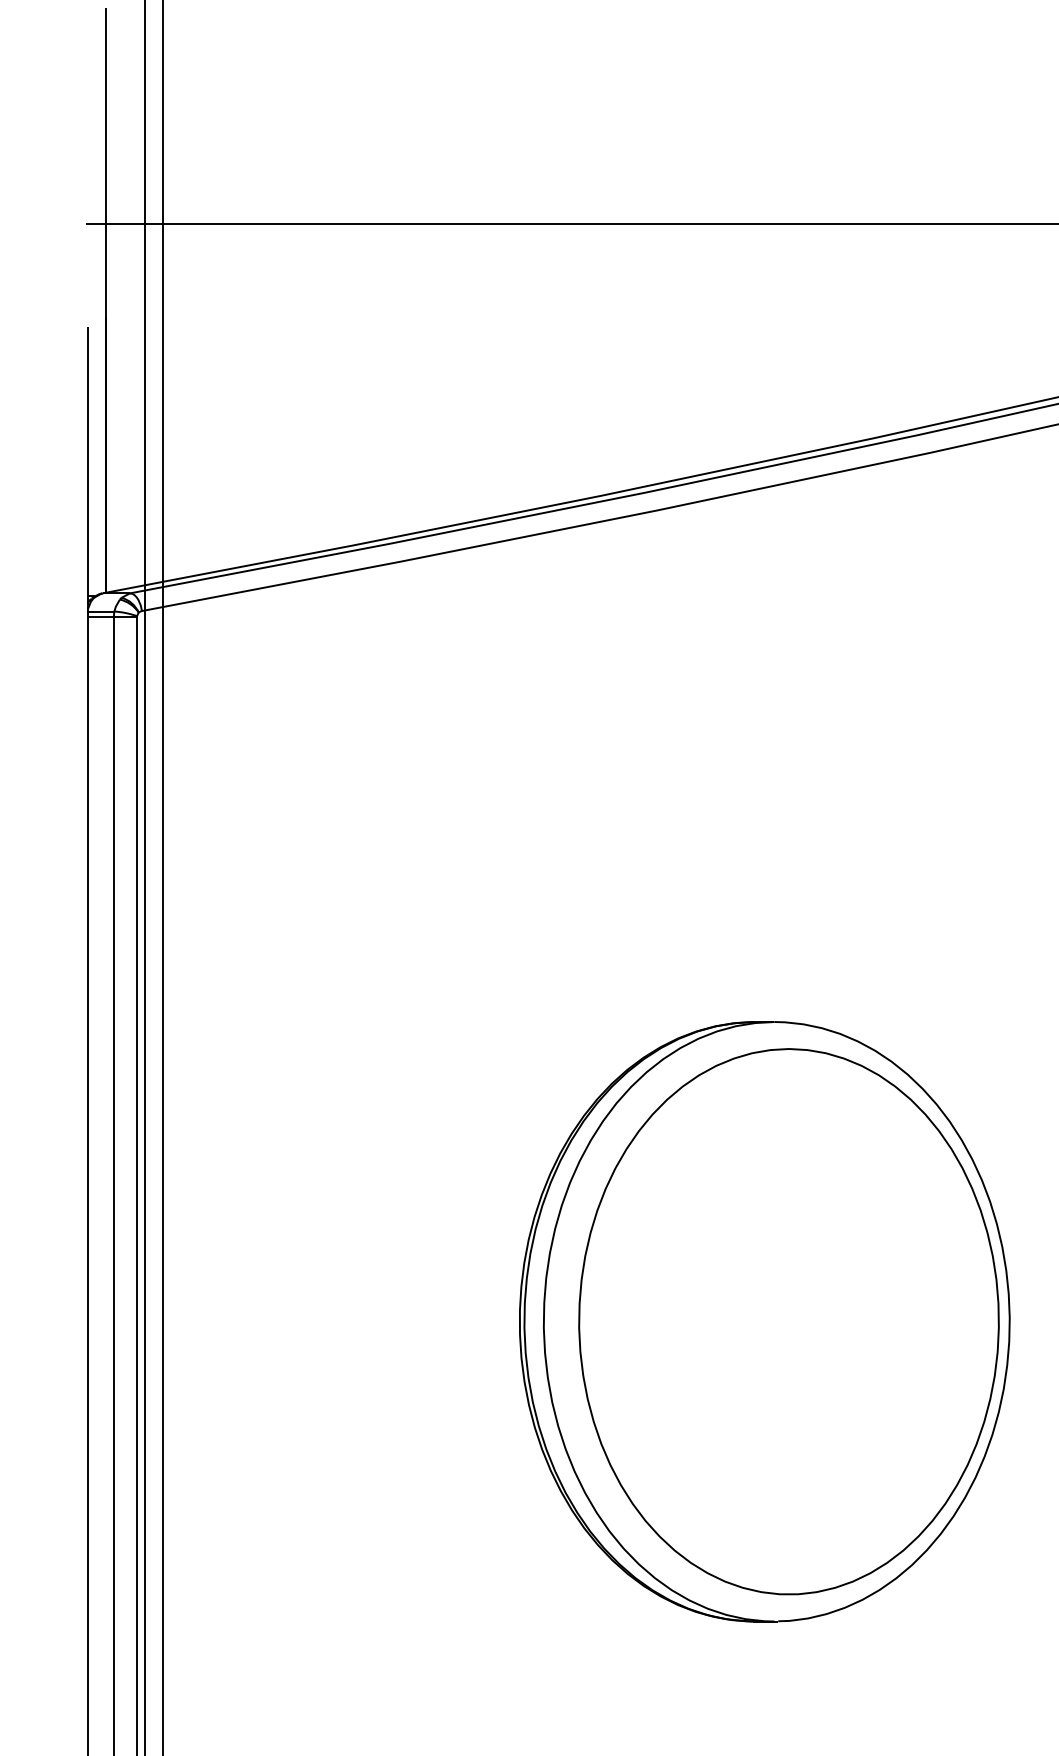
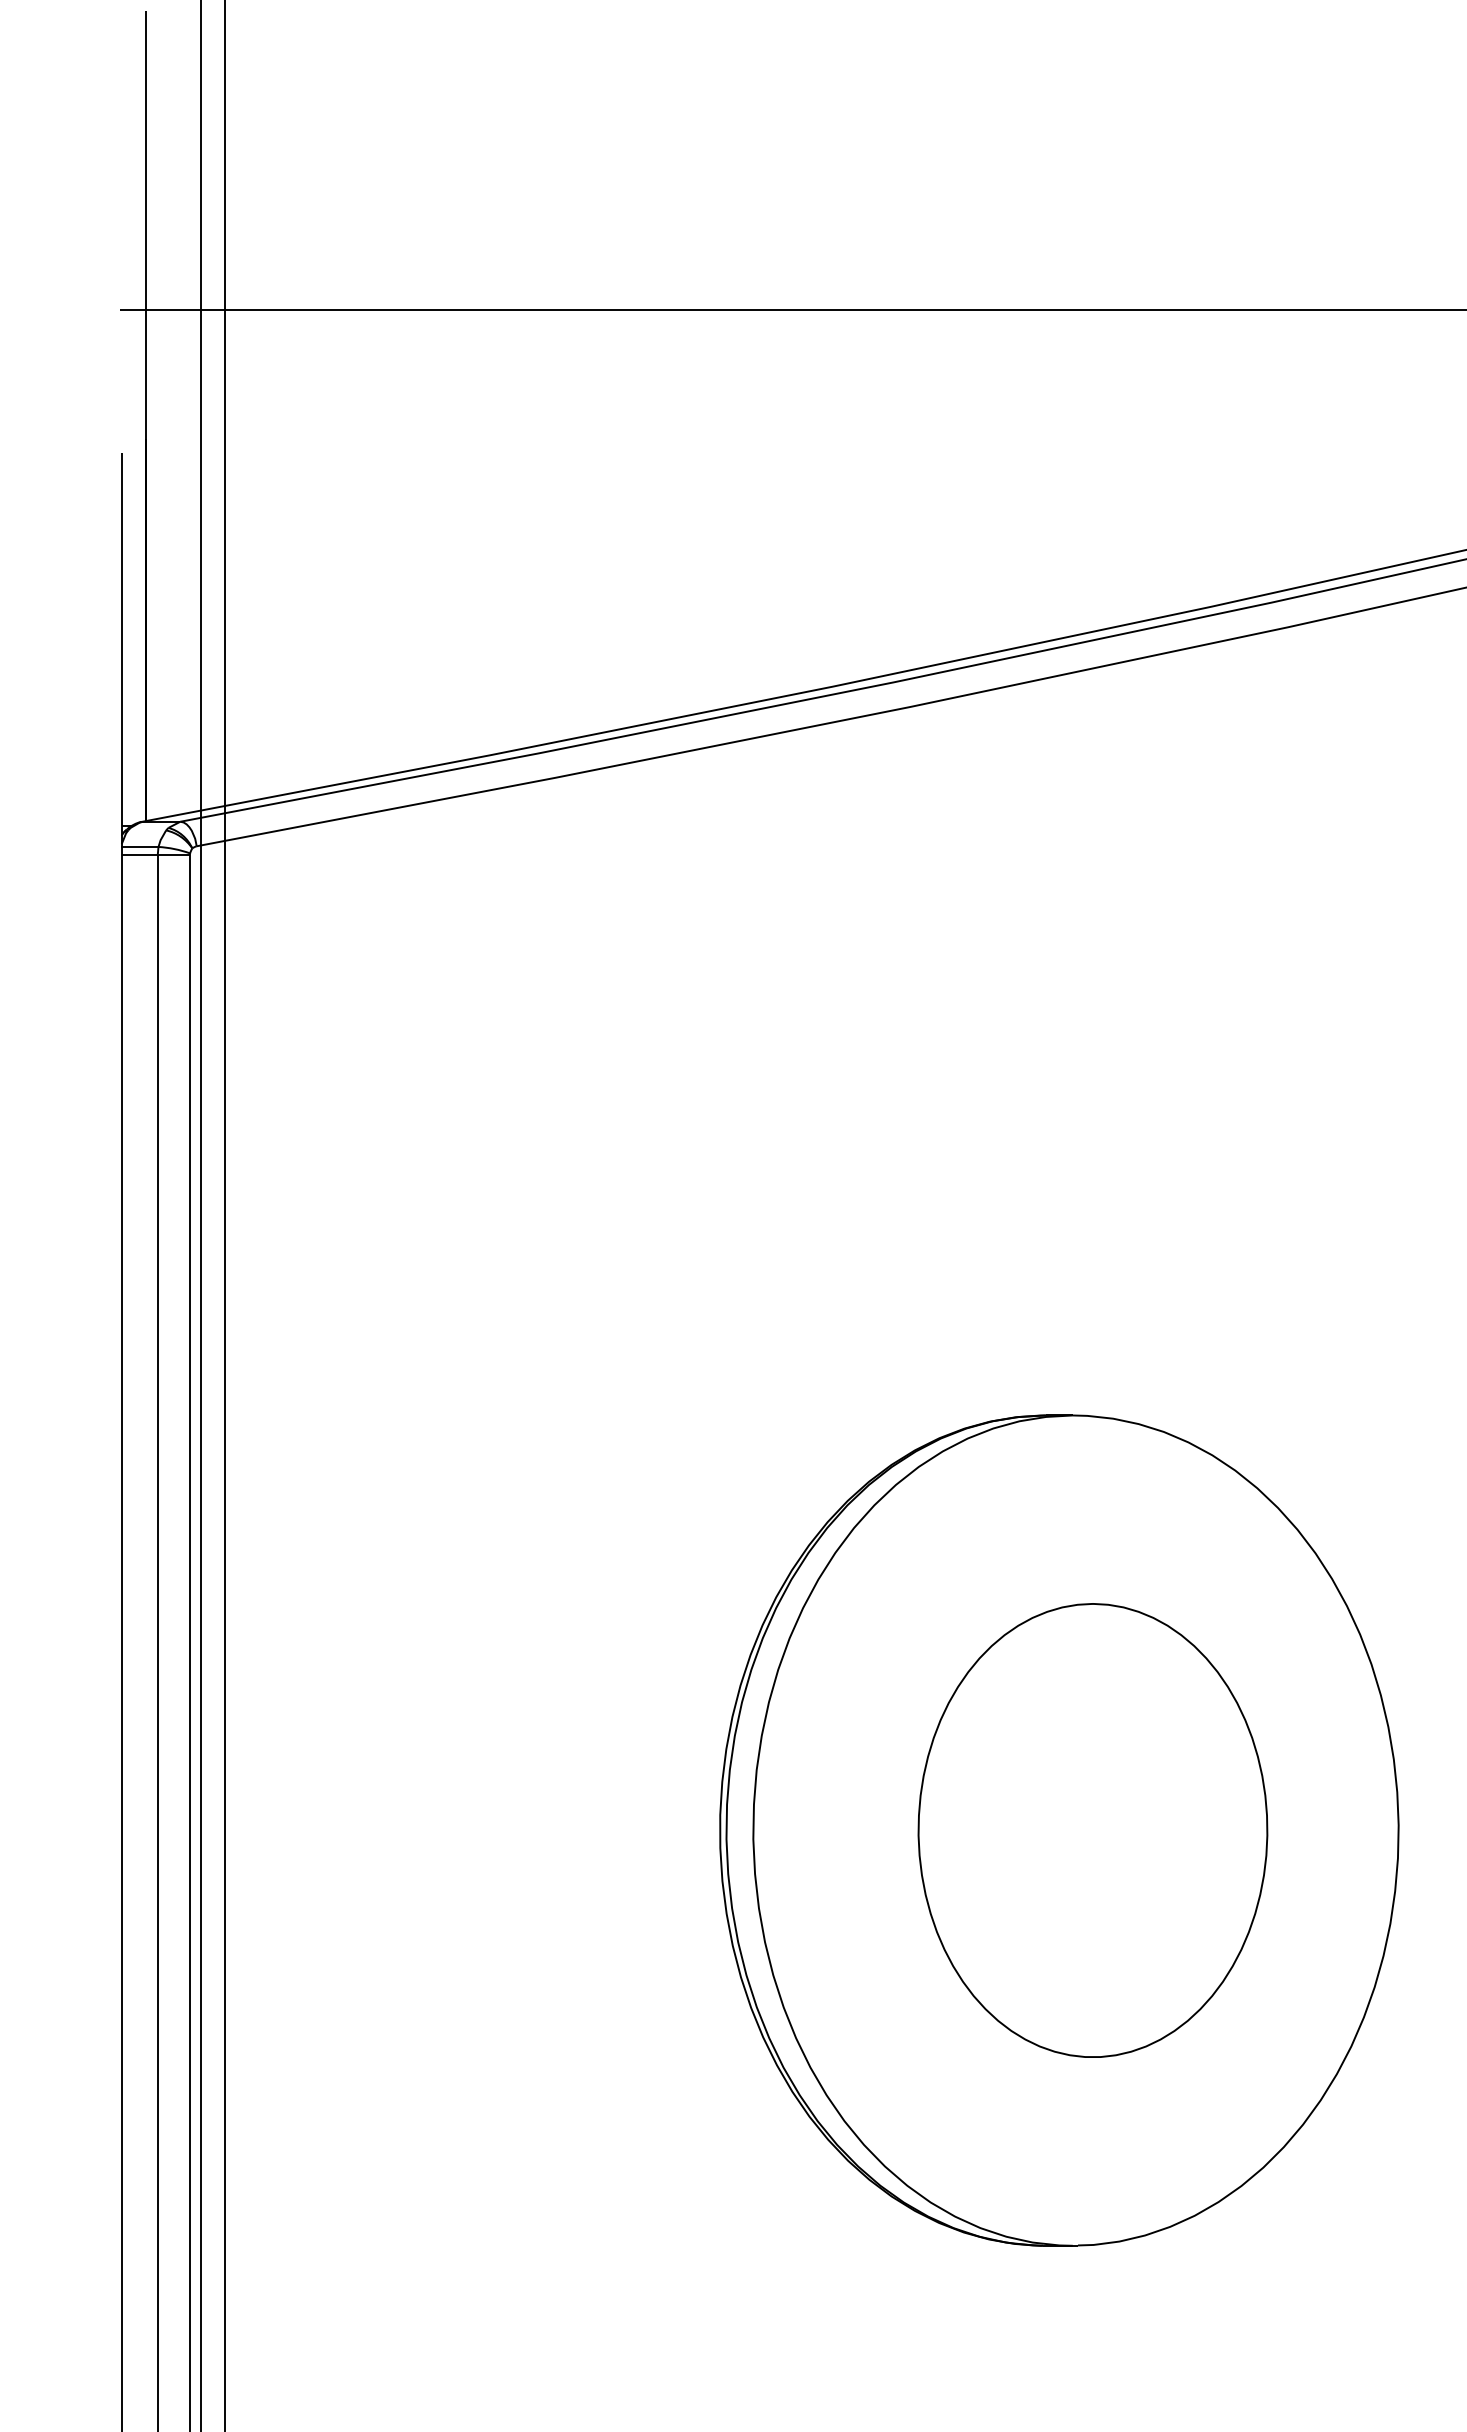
part: (788, 1321) -> (1092, 1830), size x0.6

